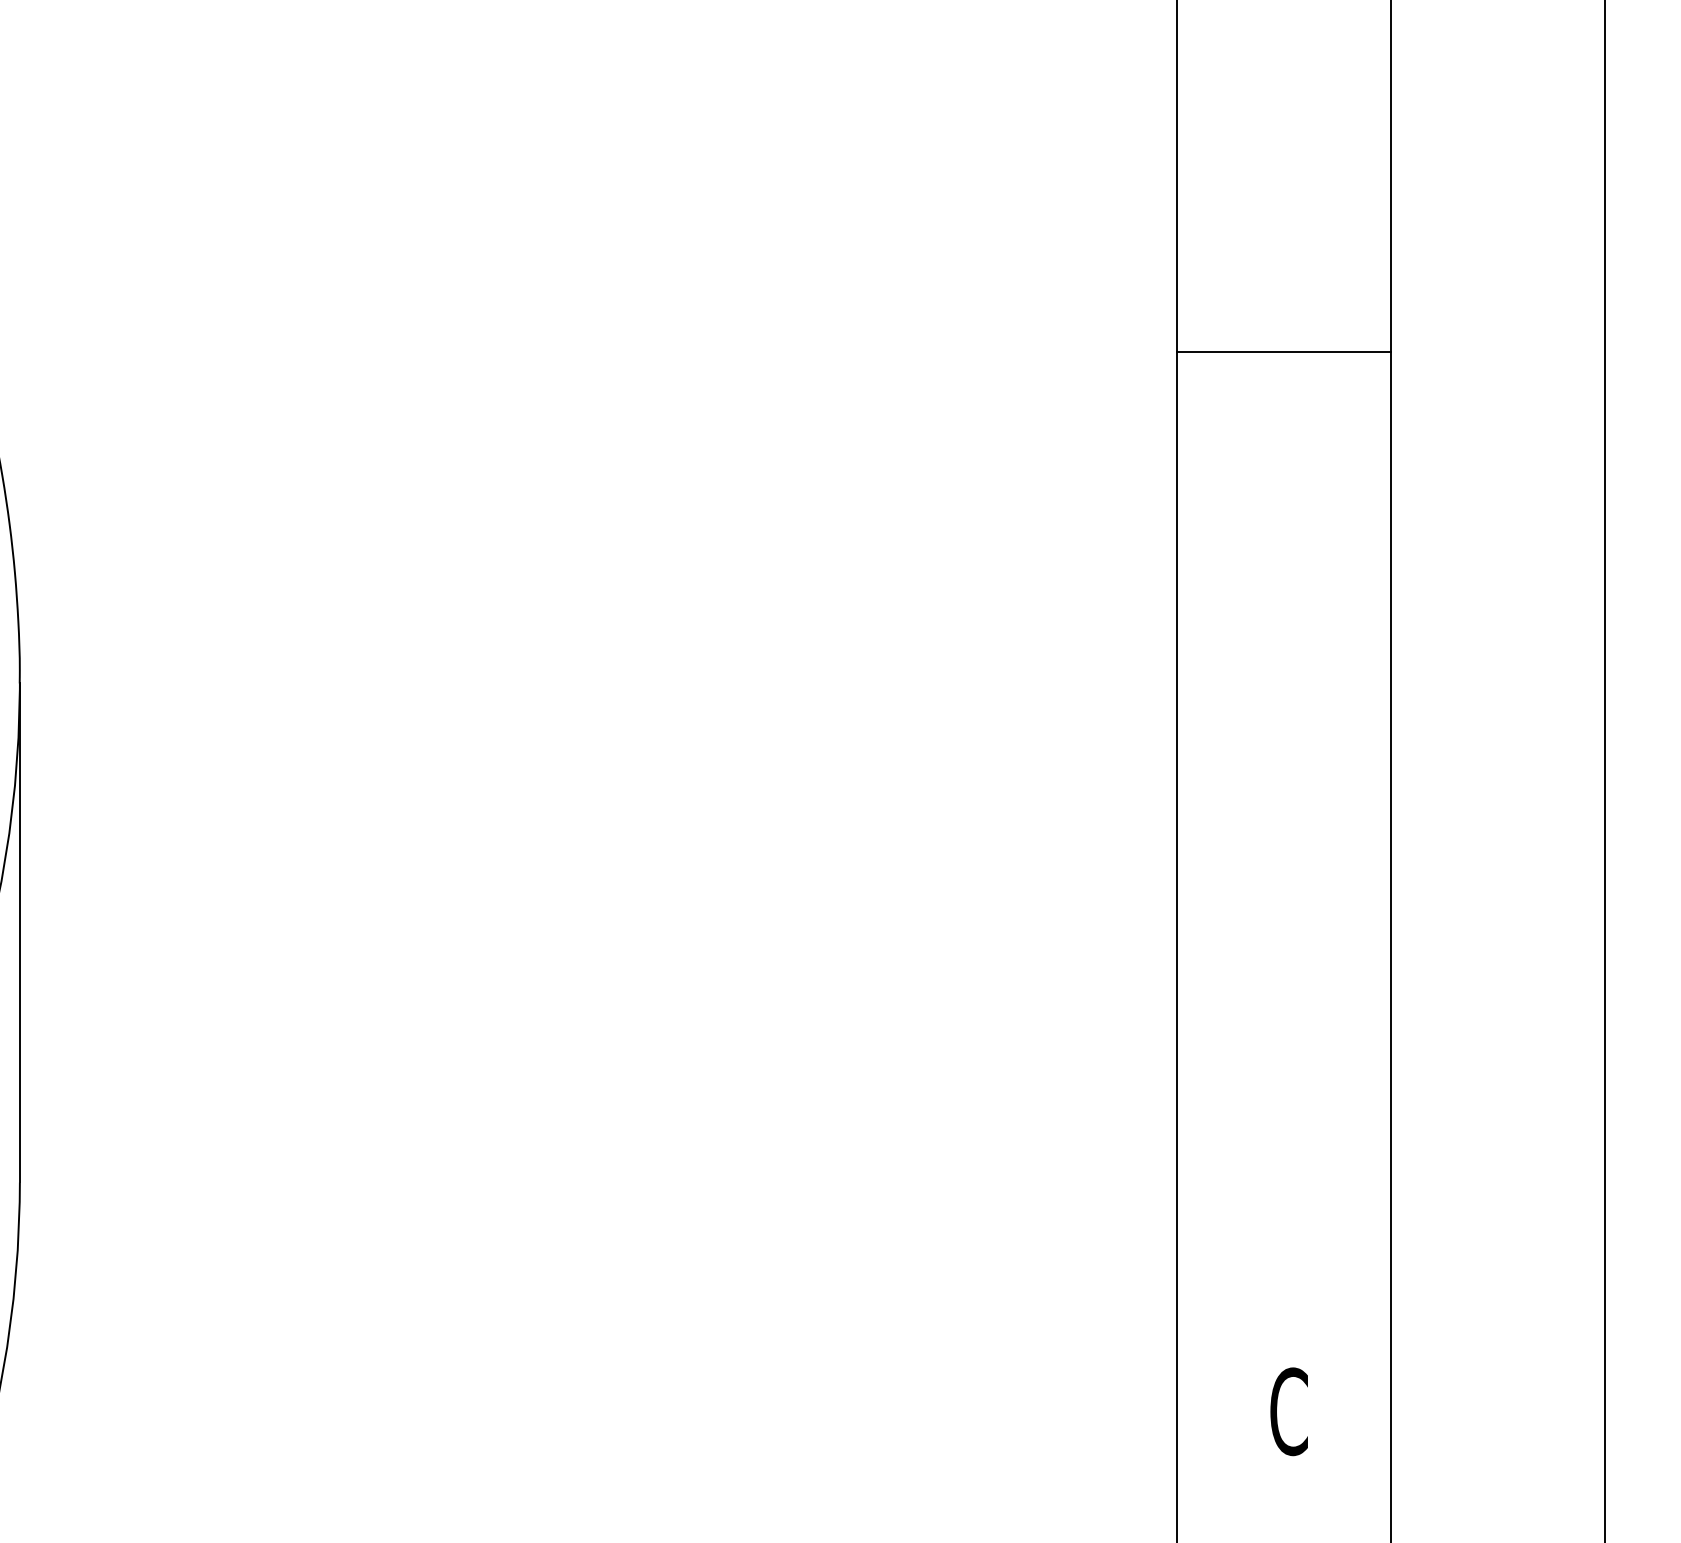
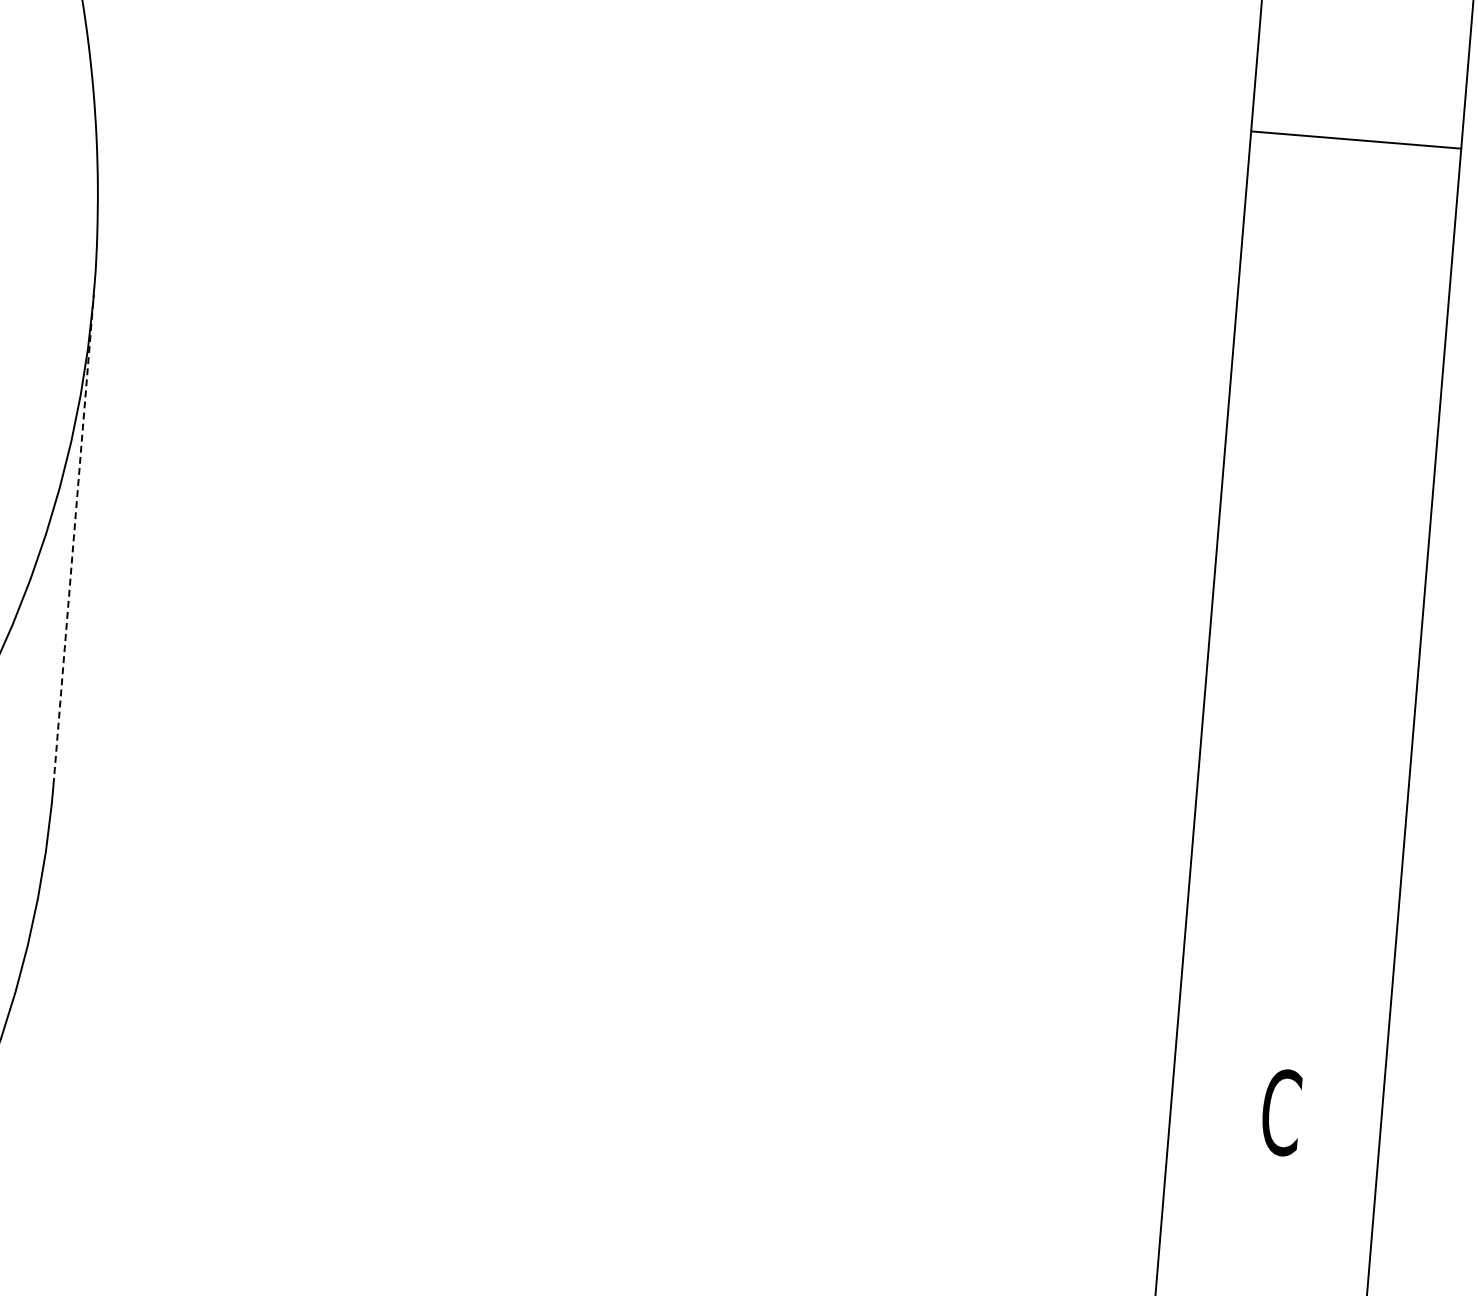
line: (1284, 351) -> (1356, 139), moved
line: (19, 932) -> (73, 539), solid -> dashed

